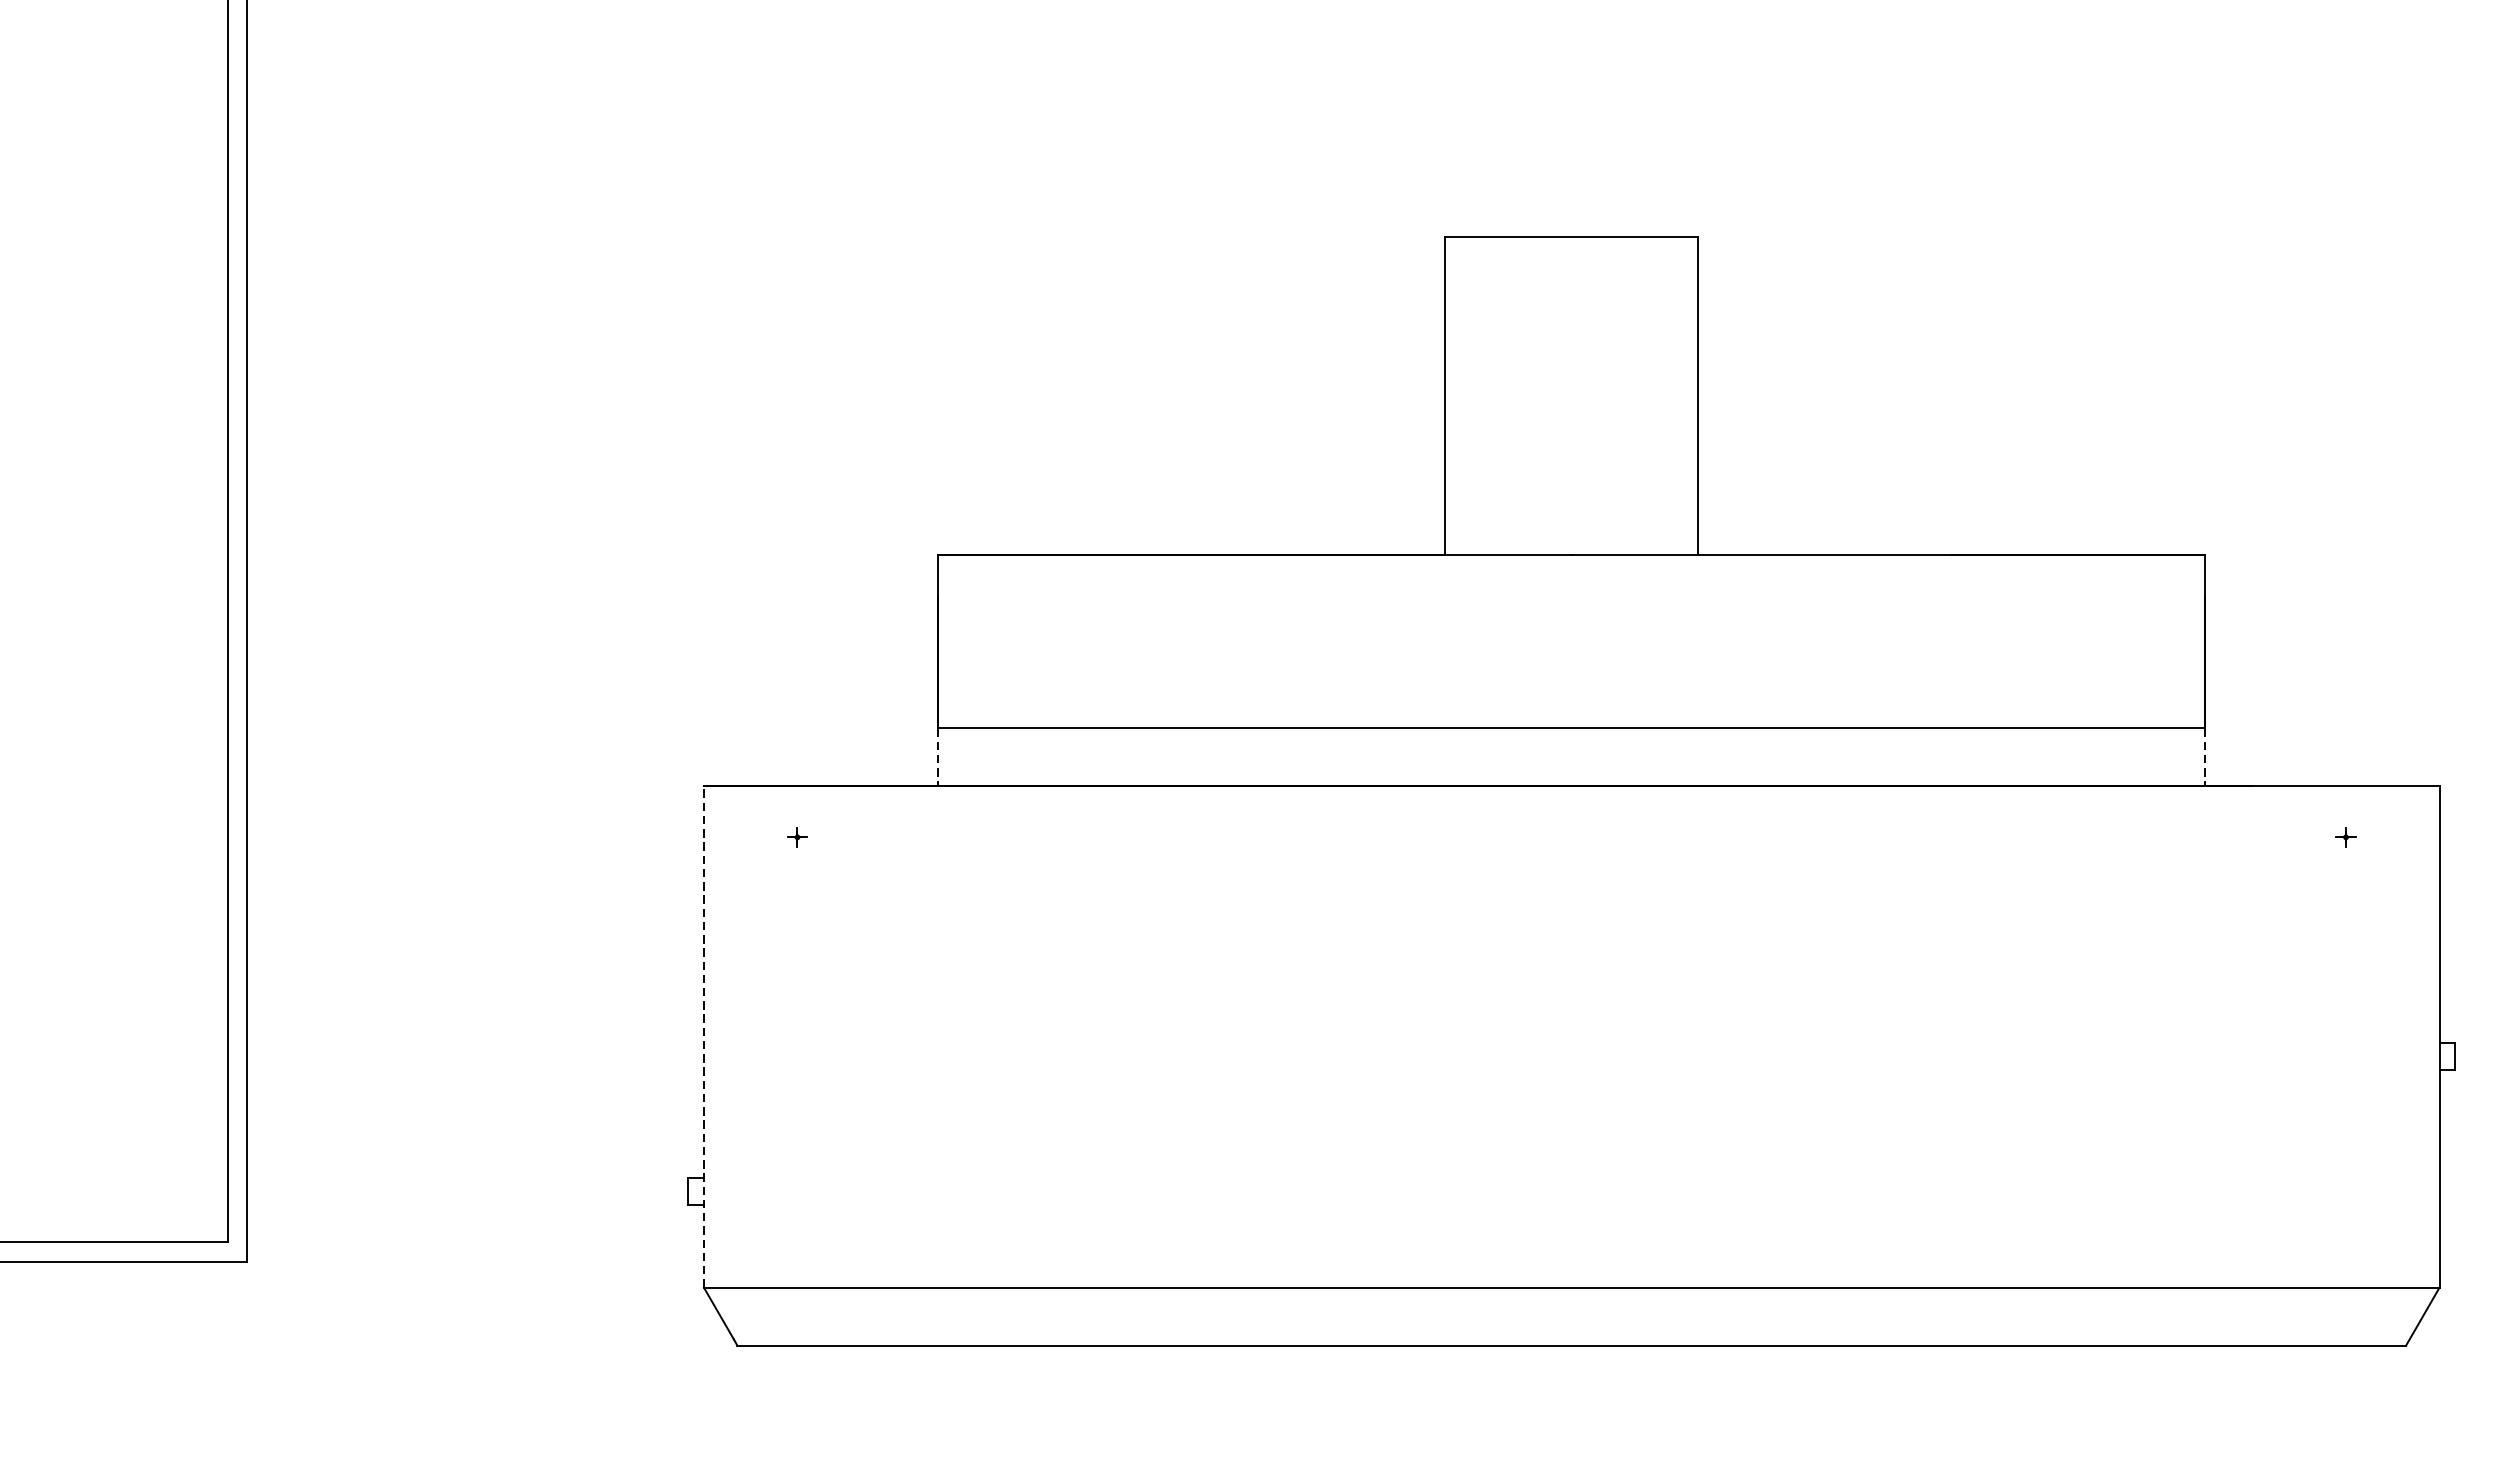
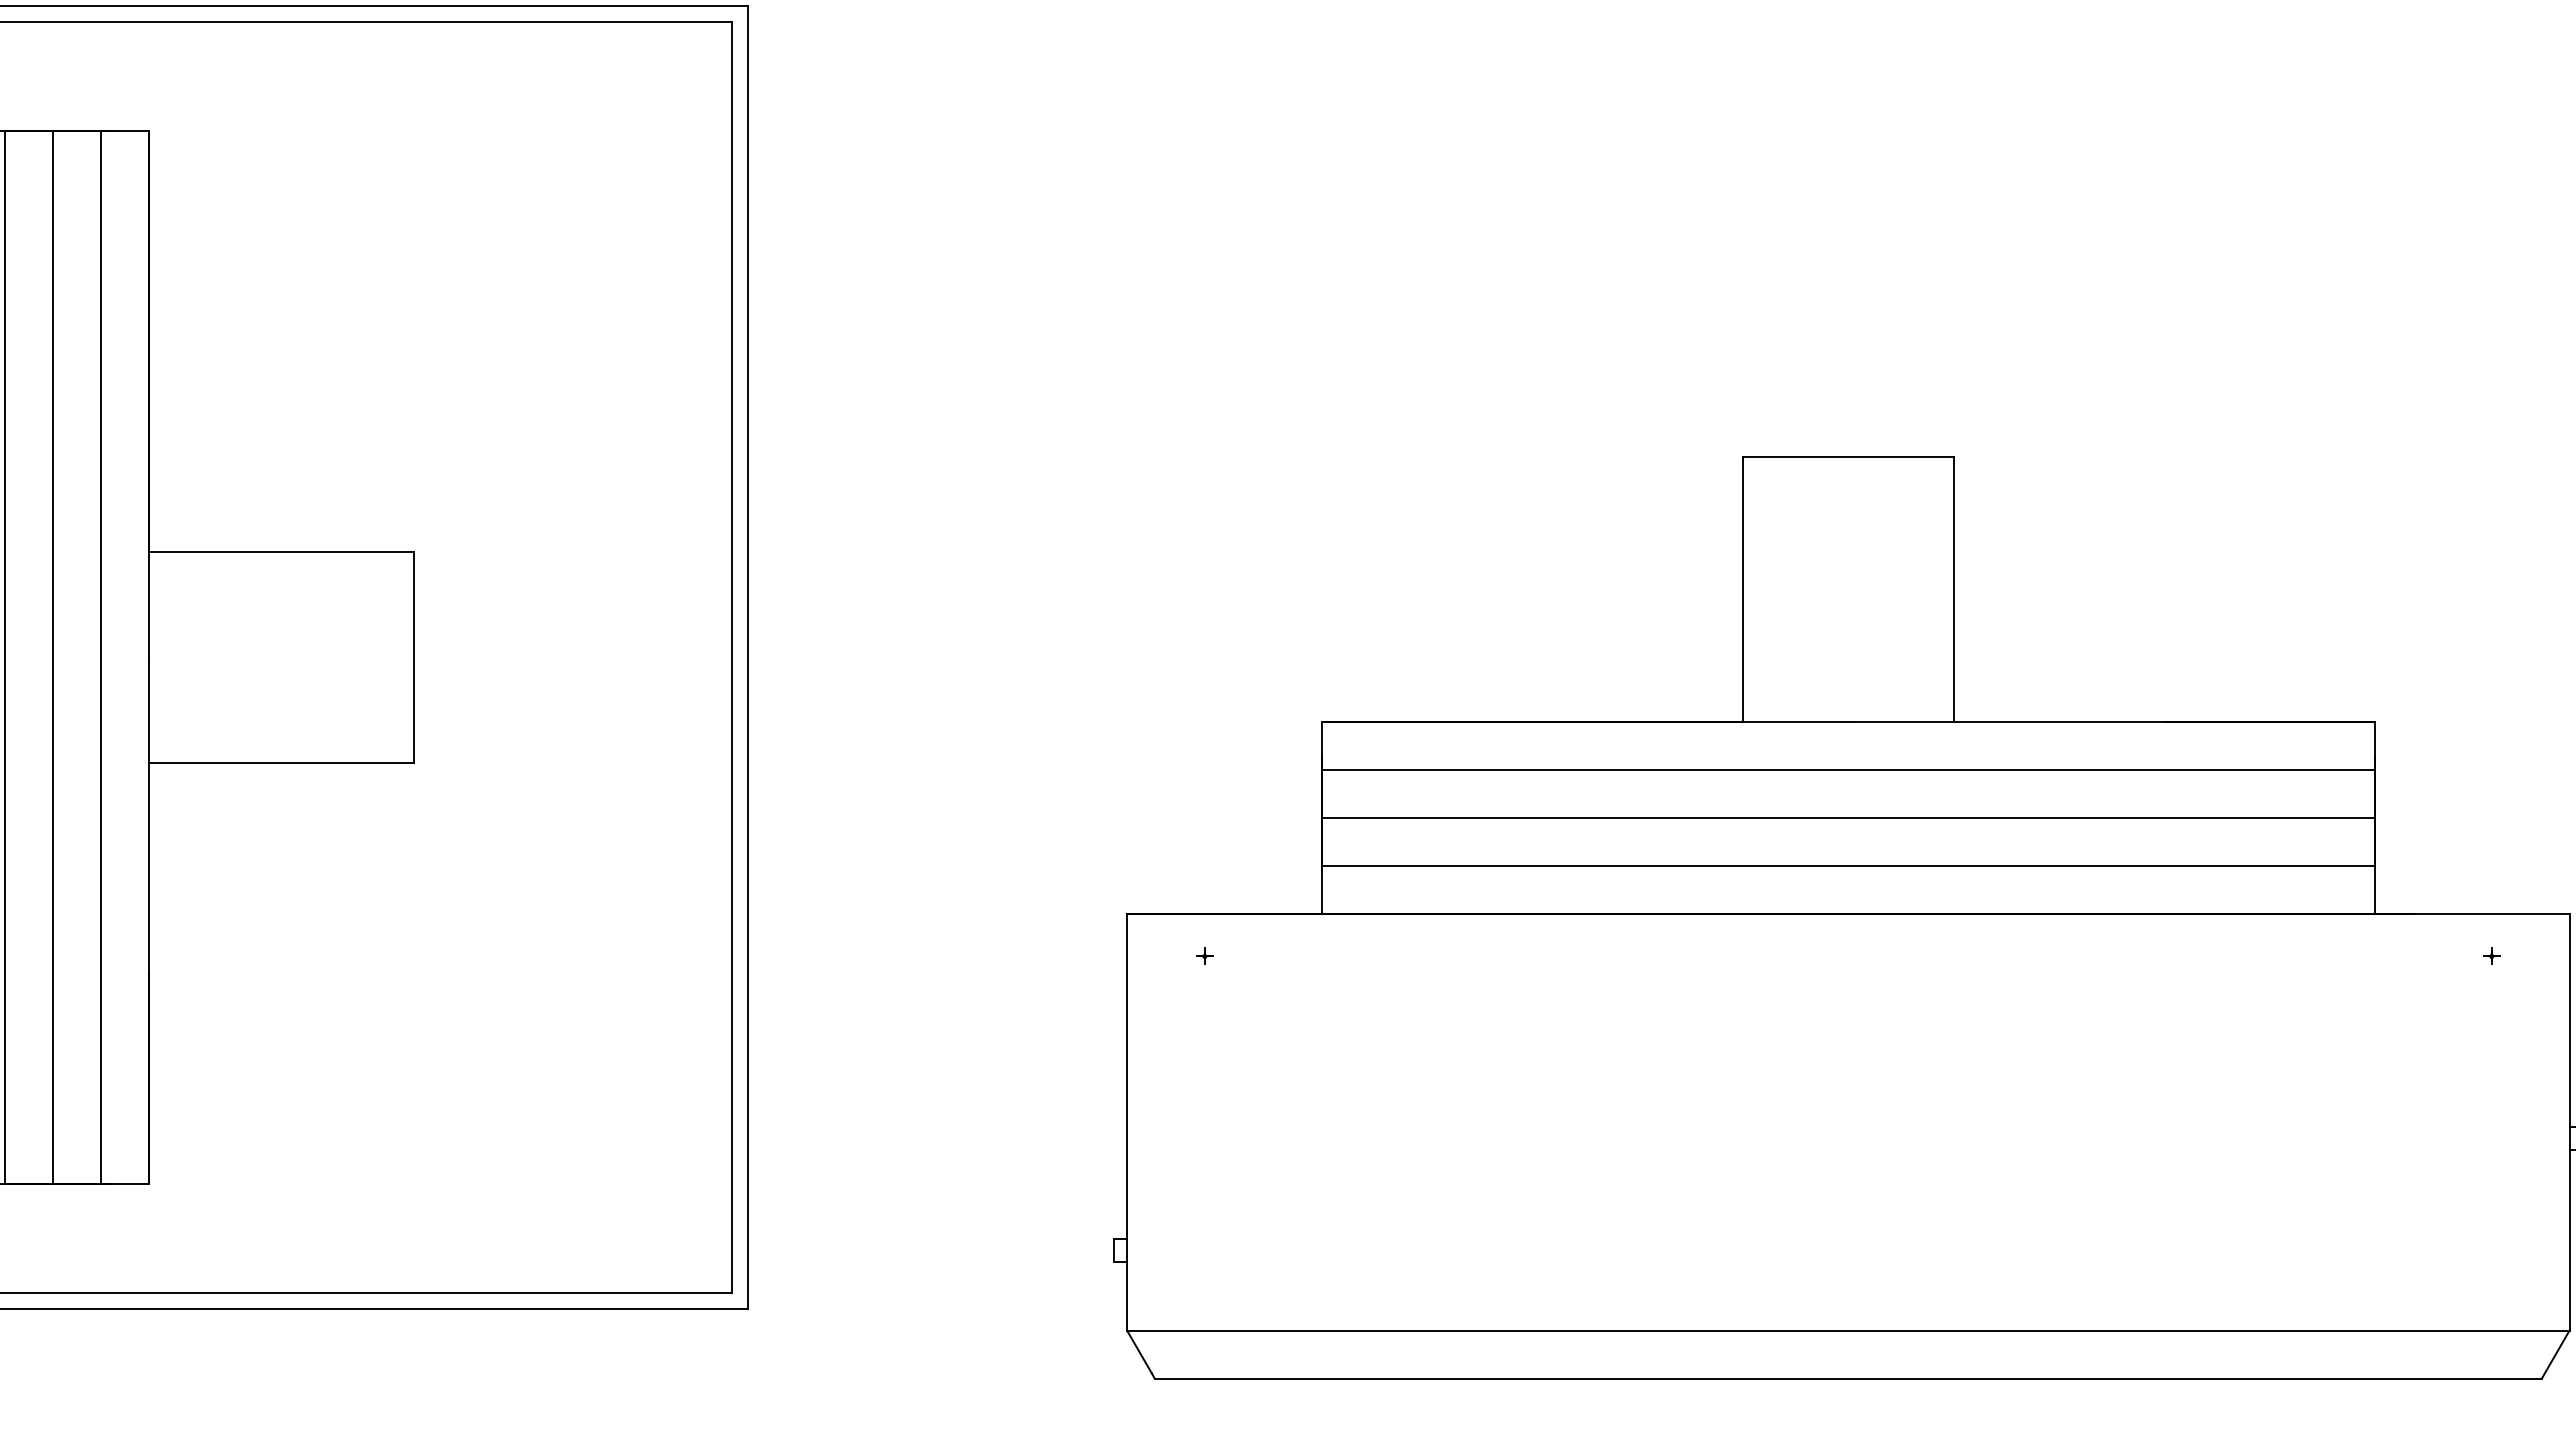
line: (1570, 612) -> (1847, 769), added
line: (1570, 670) -> (1847, 817), added
line: (937, 757) -> (1321, 890), dashed -> solid
line: (2204, 757) -> (2374, 890), dashed -> solid
line: (704, 1035) -> (1127, 1121), dashed -> solid

